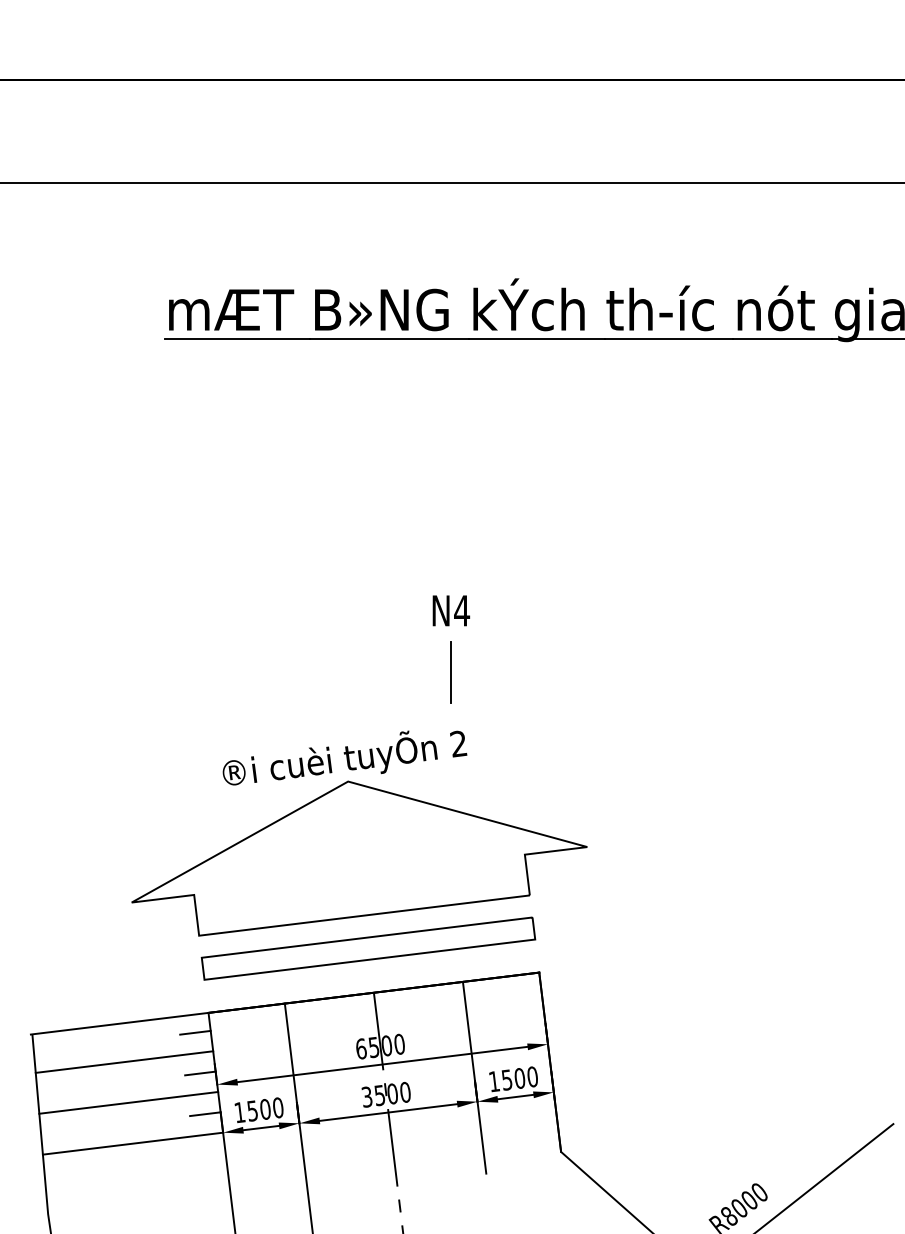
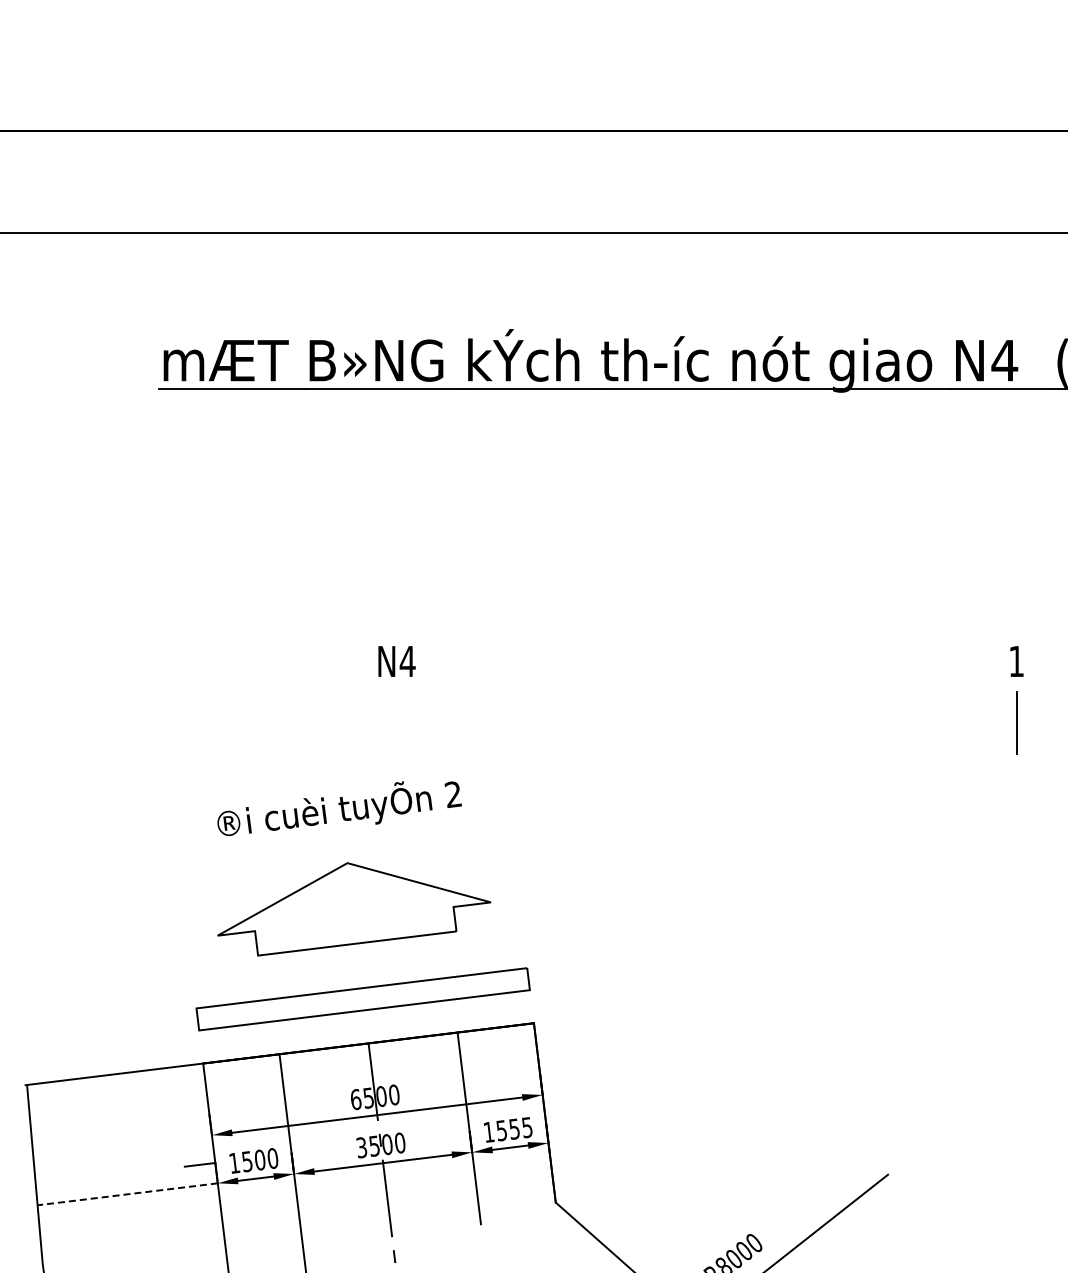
text: (450, 610) -> (396, 661), moved
line: (449, 671) -> (444, 722), removed
part: (359, 858) -> (354, 909), size x0.6
line: (194, 1032) -> (189, 1083), removed
line: (123, 1061) -> (118, 1112), removed
line: (199, 1073) -> (194, 1124), removed
text: (525, 1077) -> (520, 1128), 1500 -> 1555
line: (128, 1102) -> (123, 1153), removed
line: (132, 1143) -> (127, 1194), solid -> dashed

